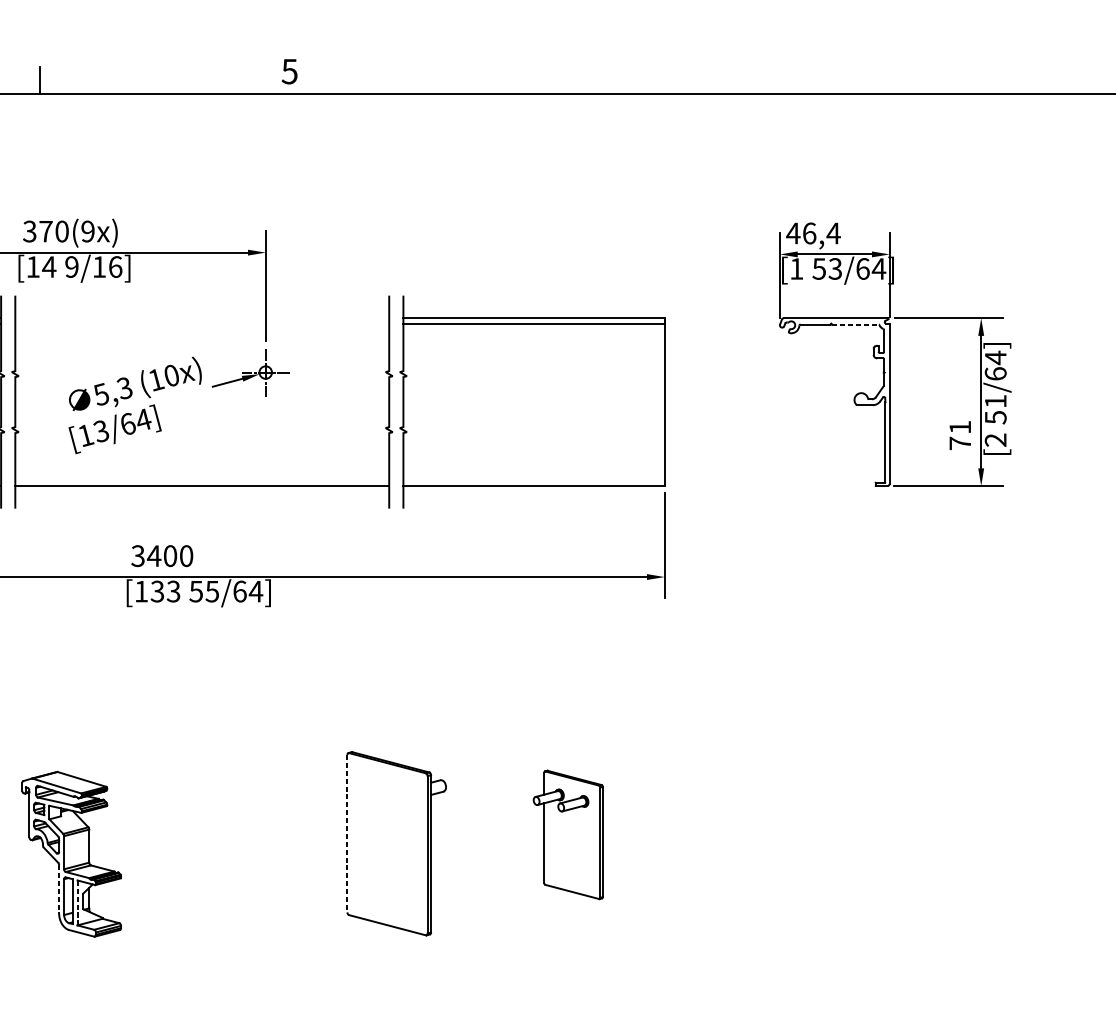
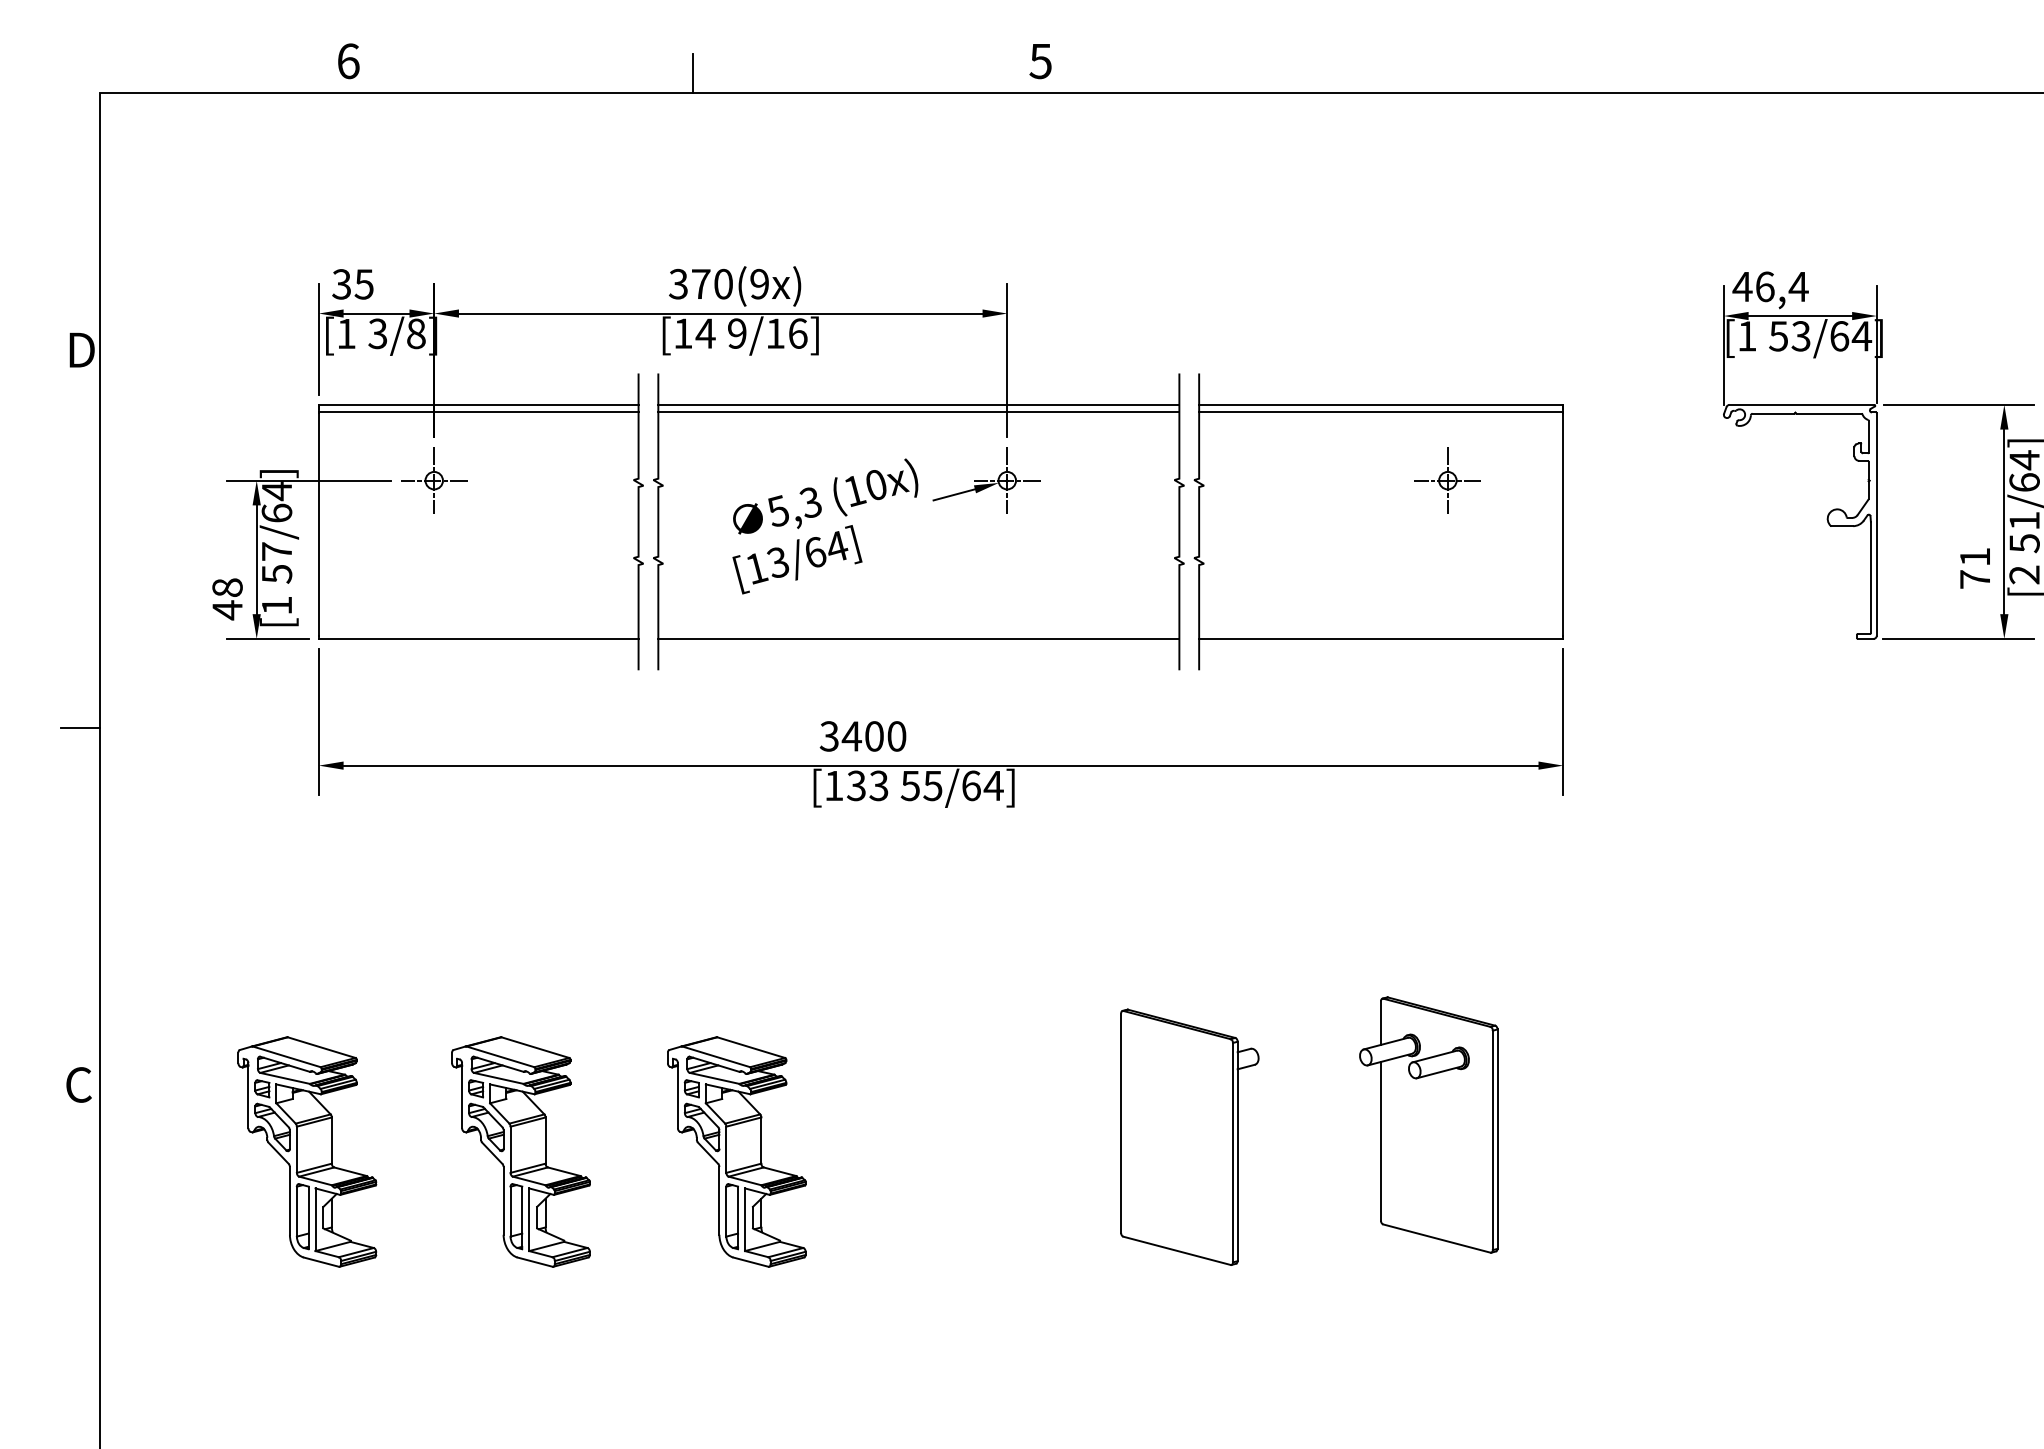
line: (202, 317) -> (918, 404), added
line: (202, 323) -> (918, 412), added
line: (855, 324) -> (1829, 413), dashed -> solid
part: (581, 372) -> (1447, 480), added
line: (347, 833) -> (1121, 1123), dashed -> solid
part: (567, 834) -> (1428, 1124), size x1.43
line: (59, 889) -> (719, 1200), dashed -> solid
line: (77, 902) -> (745, 1219), dashed -> solid

